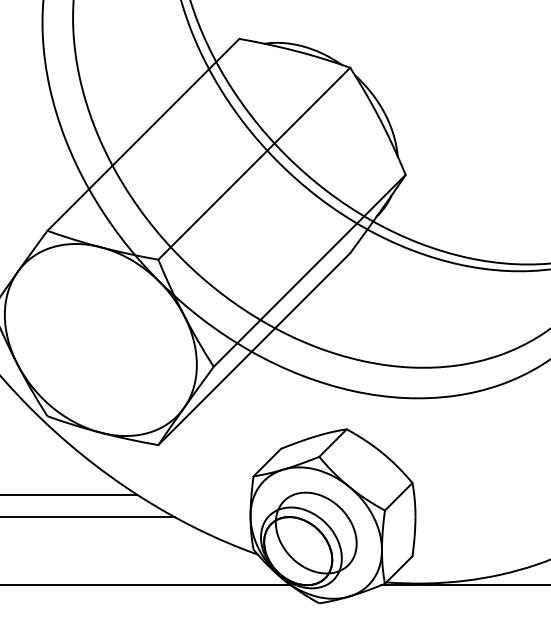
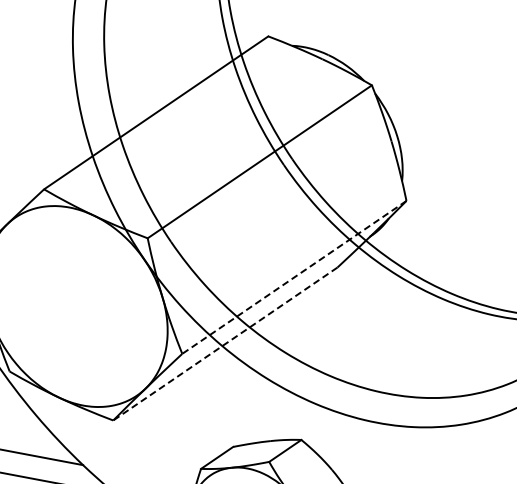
line: (309, 270) -> (294, 276), solid -> dashed
line: (254, 349) -> (225, 344), solid -> dashed

